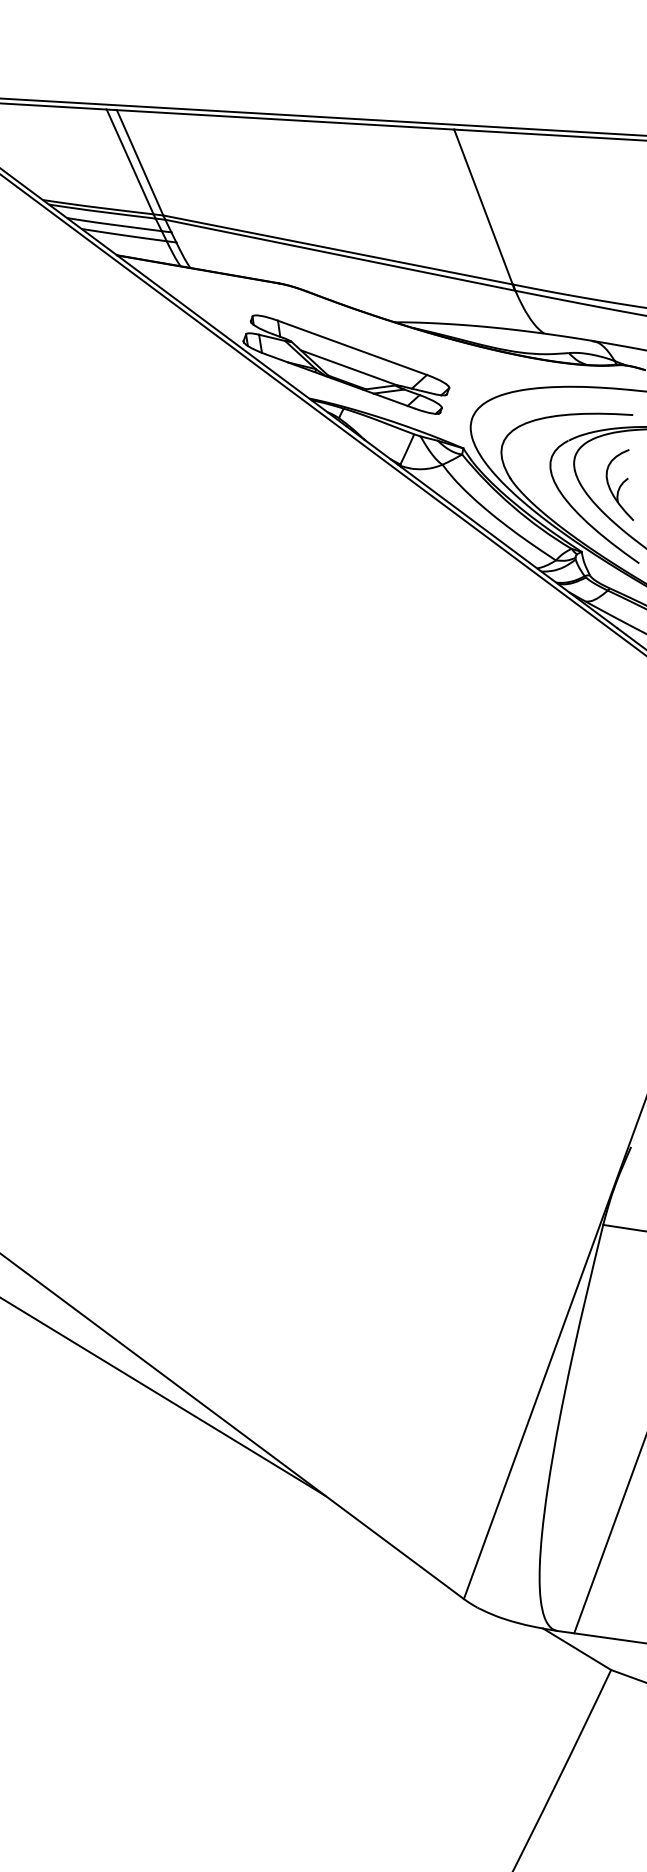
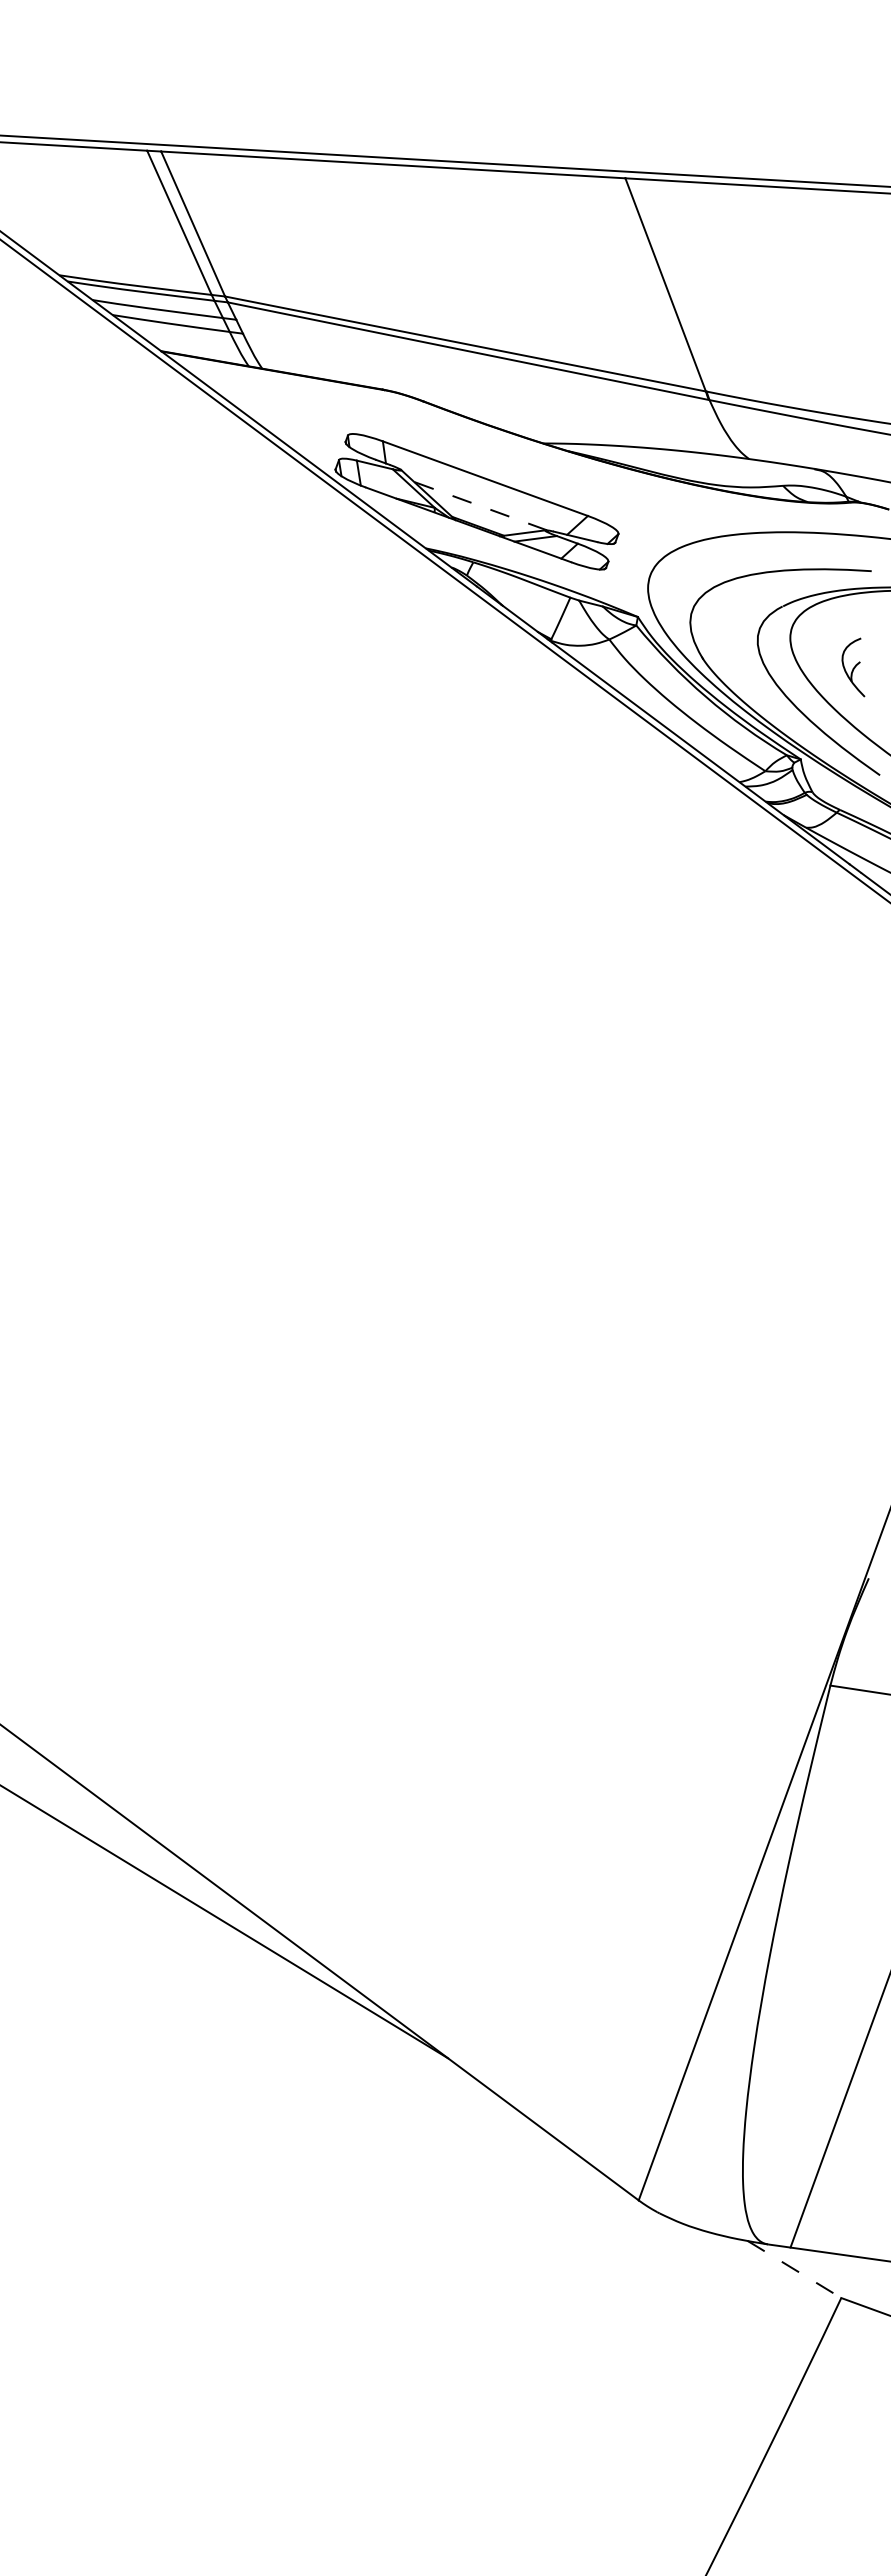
line: (348, 368) -> (480, 506), solid -> dashed
part: (619, 485) -> (853, 667), size x0.6
line: (577, 1649) -> (794, 2269), solid -> dashed

